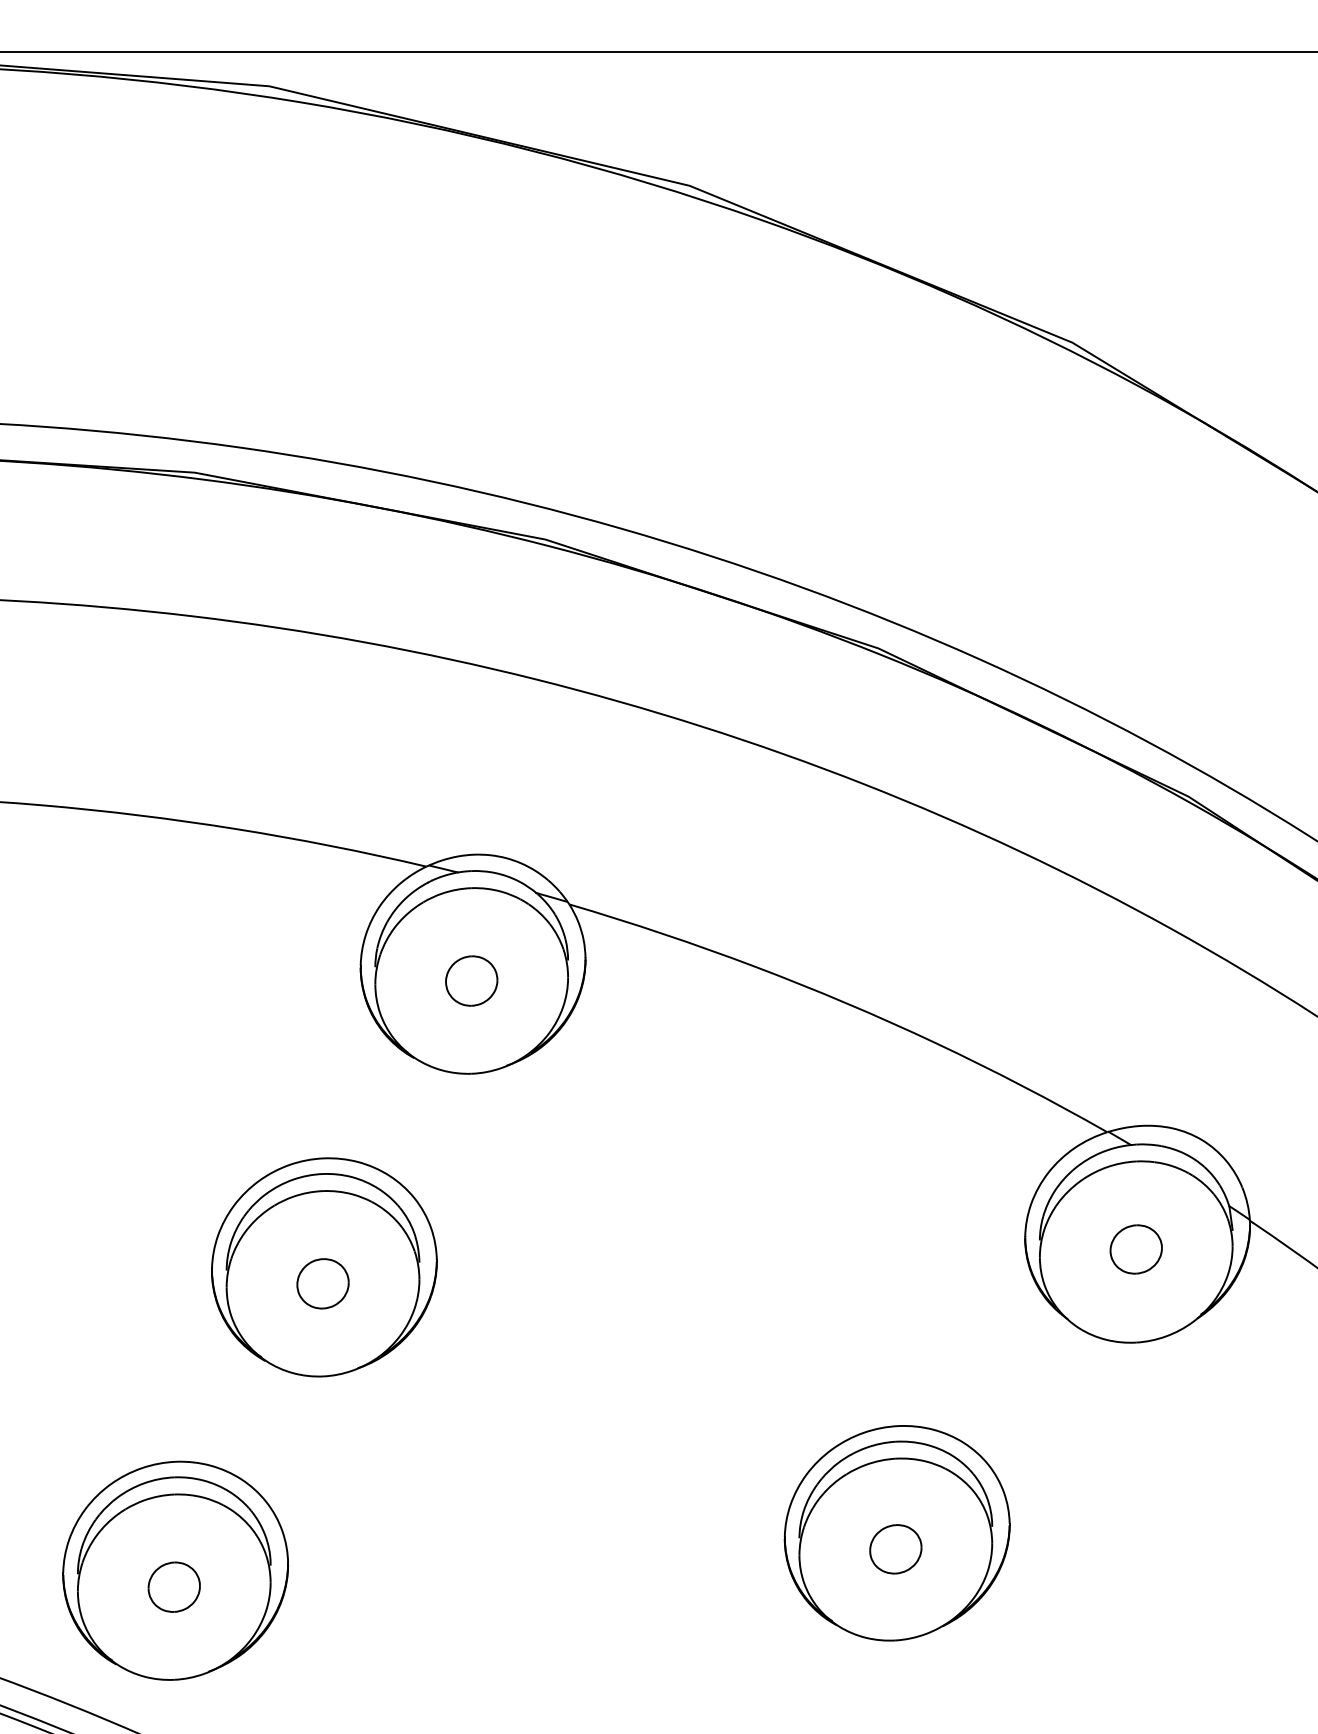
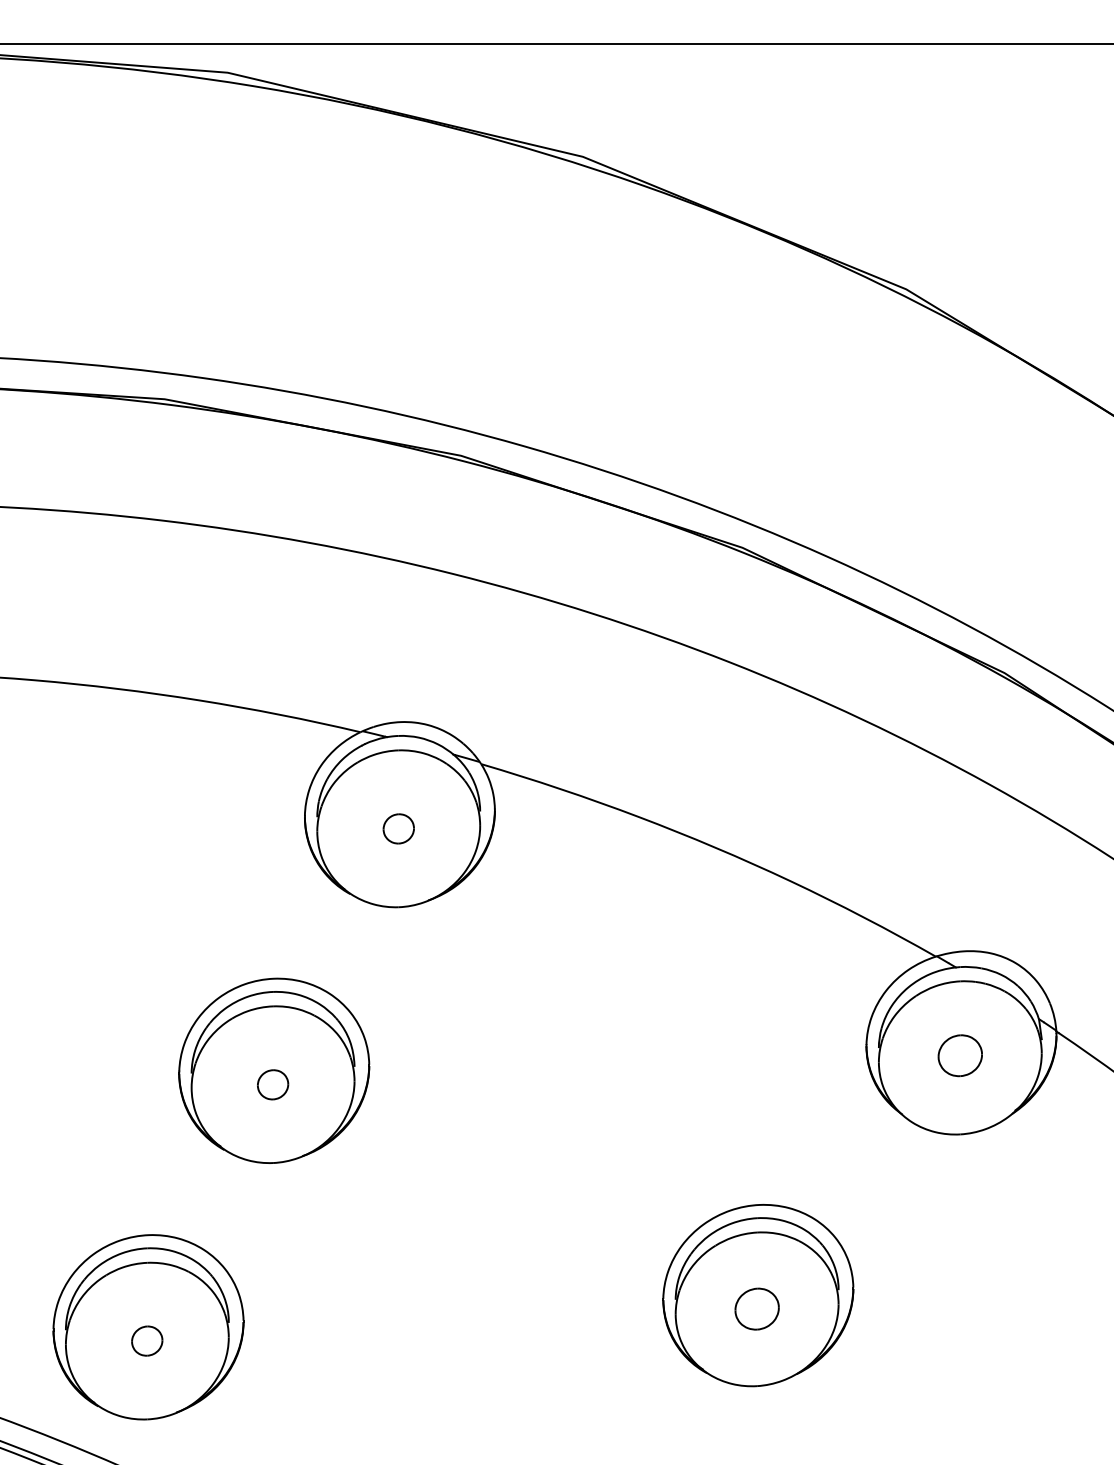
part: (471, 980) -> (398, 828), size x0.7
part: (322, 1283) -> (272, 1084), size x0.7
part: (173, 1586) -> (146, 1340), size x0.7

